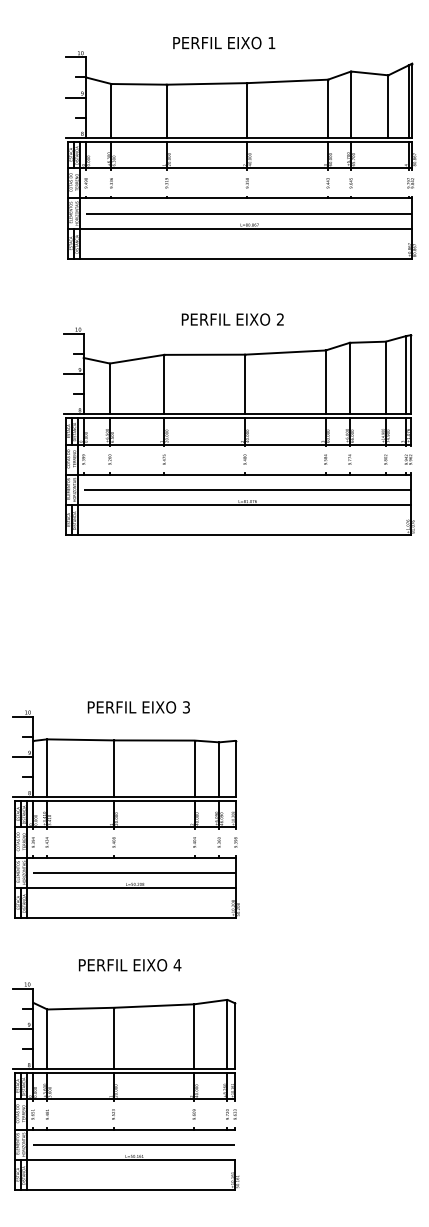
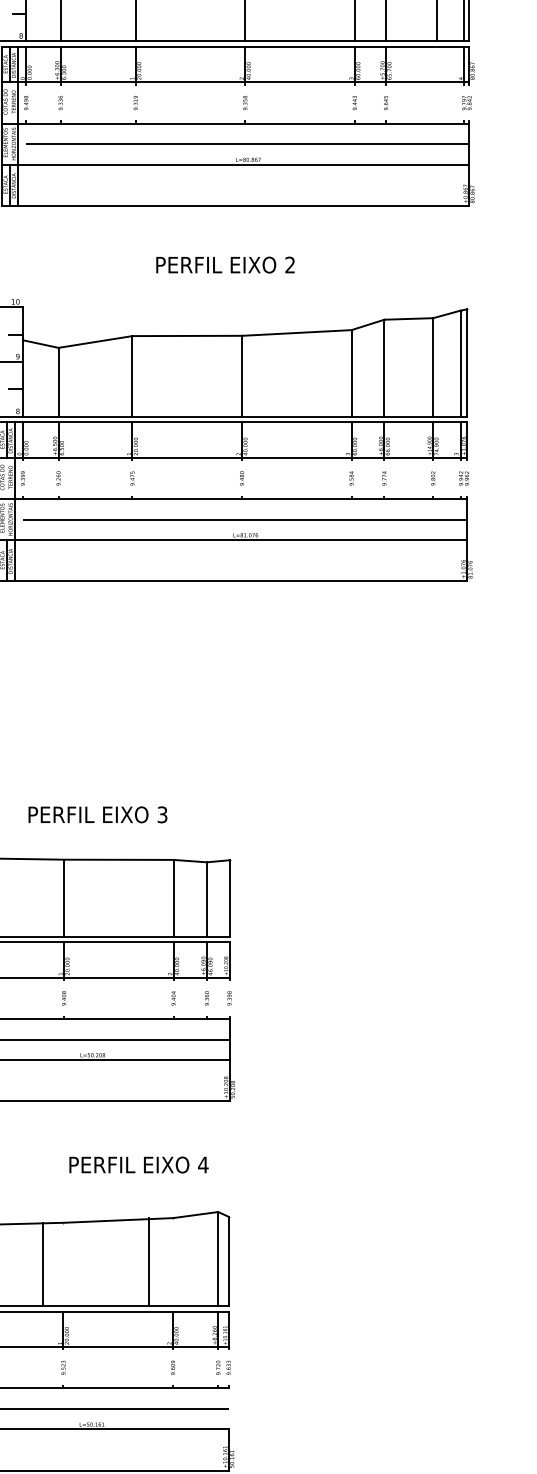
text: (232, 319) -> (225, 264), moved
text: (130, 965) -> (139, 1165), moved
line: (194, 1036) -> (149, 1261), moved
line: (113, 1038) -> (43, 1264), moved

